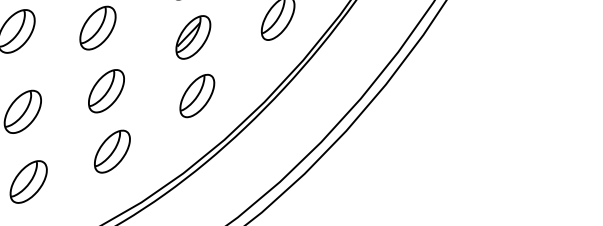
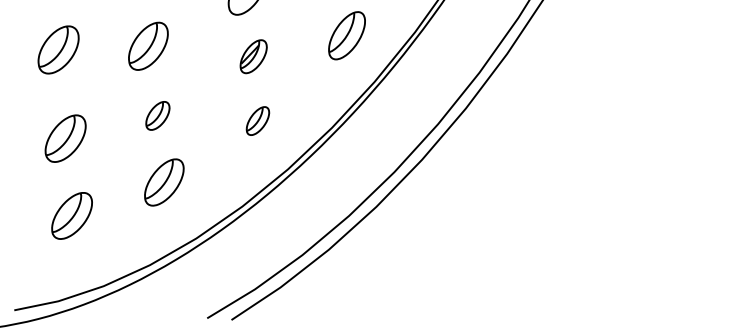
part: (193, 37) -> (253, 56), size x0.7
part: (106, 90) -> (157, 115), size x0.6
part: (196, 95) -> (257, 120), size x0.6

